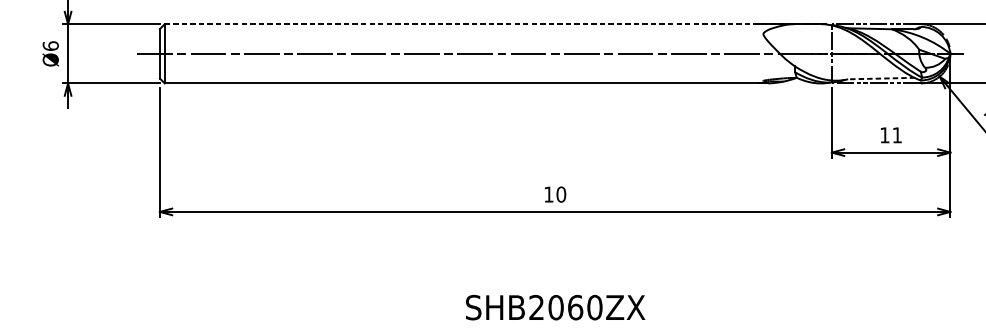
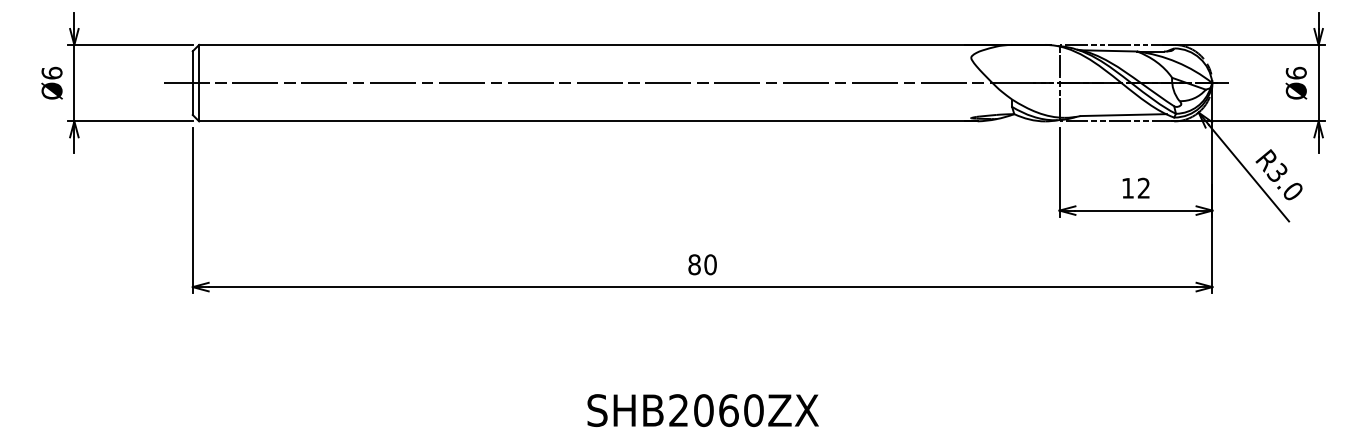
line: (495, 23) -> (625, 44), dashed -> solid
line: (881, 78) -> (1123, 115), dashed -> solid
text: (896, 134) -> (1143, 187), 11 -> 12
text: (548, 194) -> (694, 264), 10 -> 80

